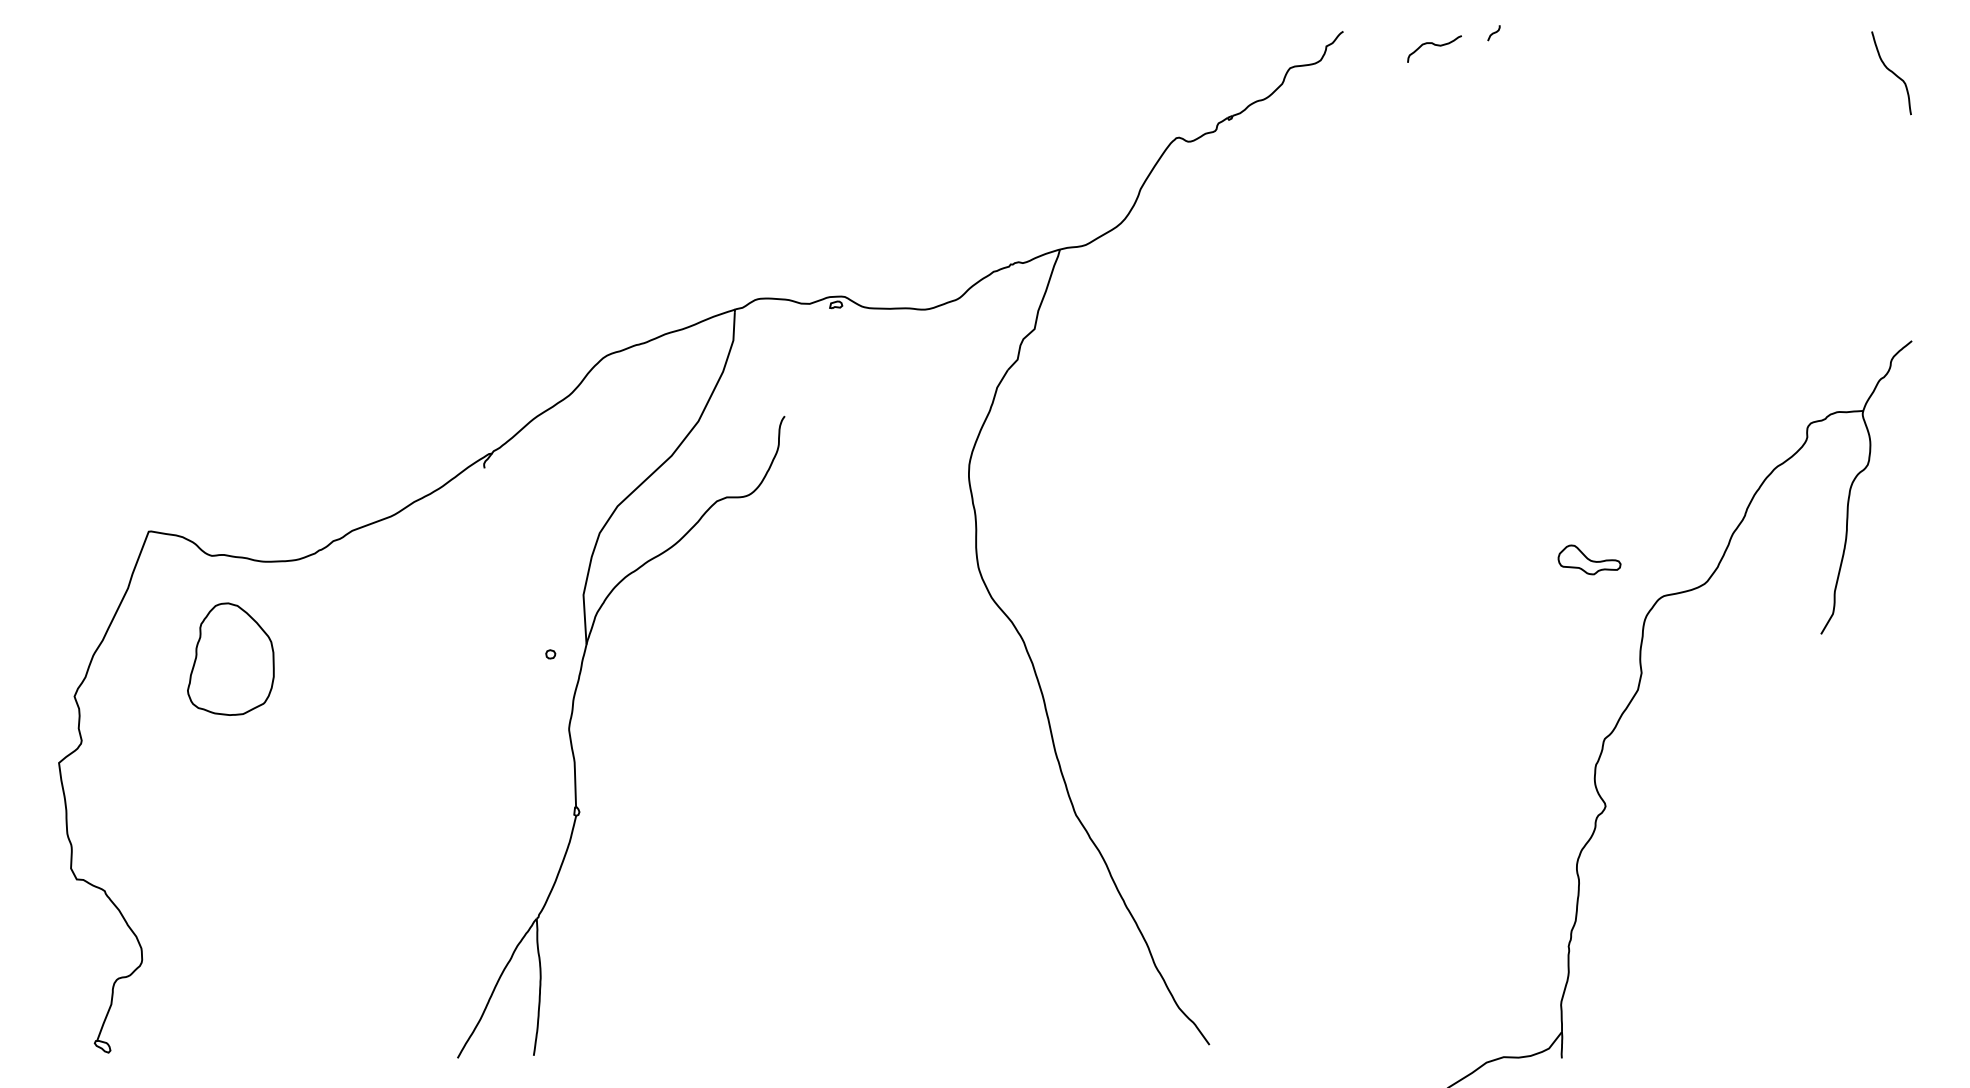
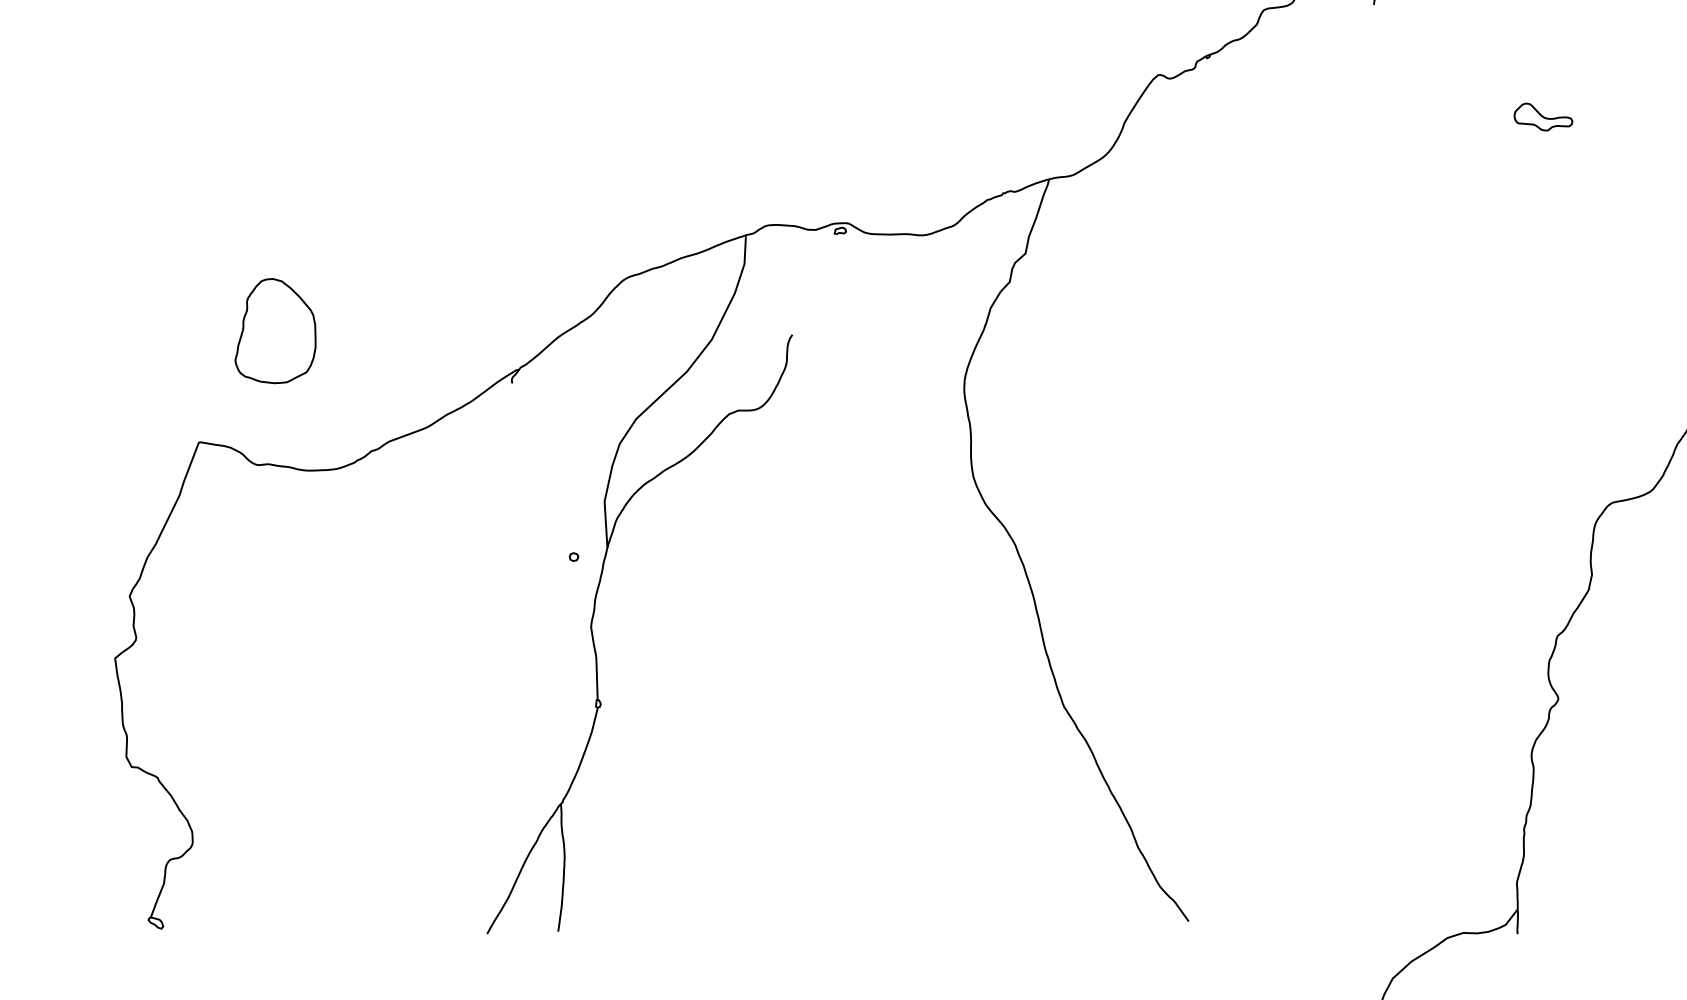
part: (1589, 559) -> (1543, 116), moved
part: (230, 658) -> (275, 330), moved

